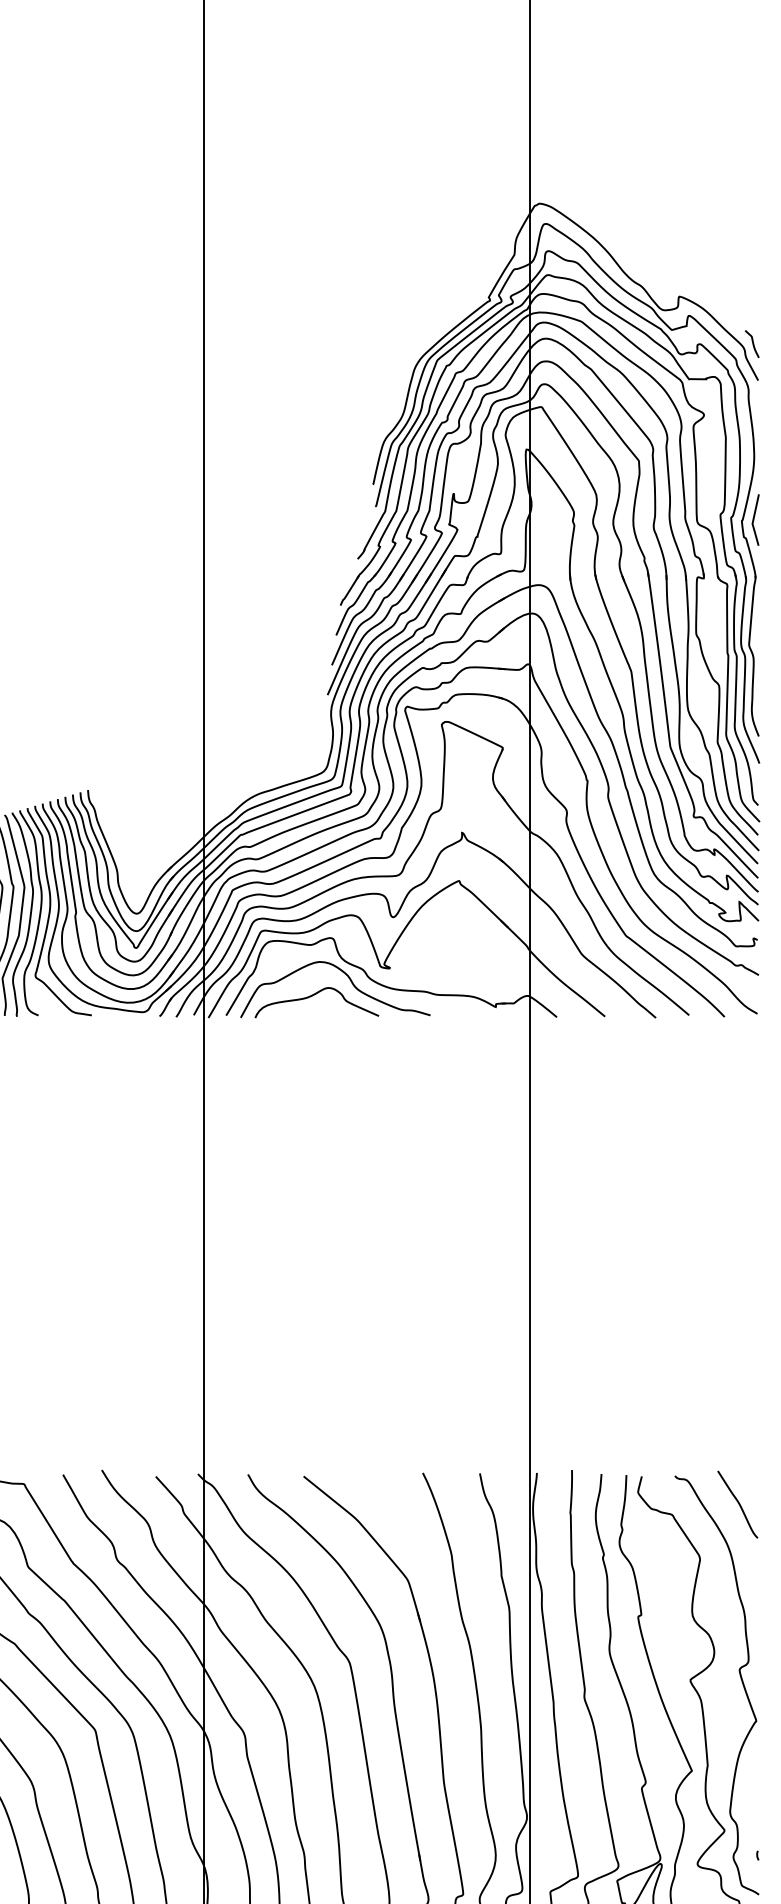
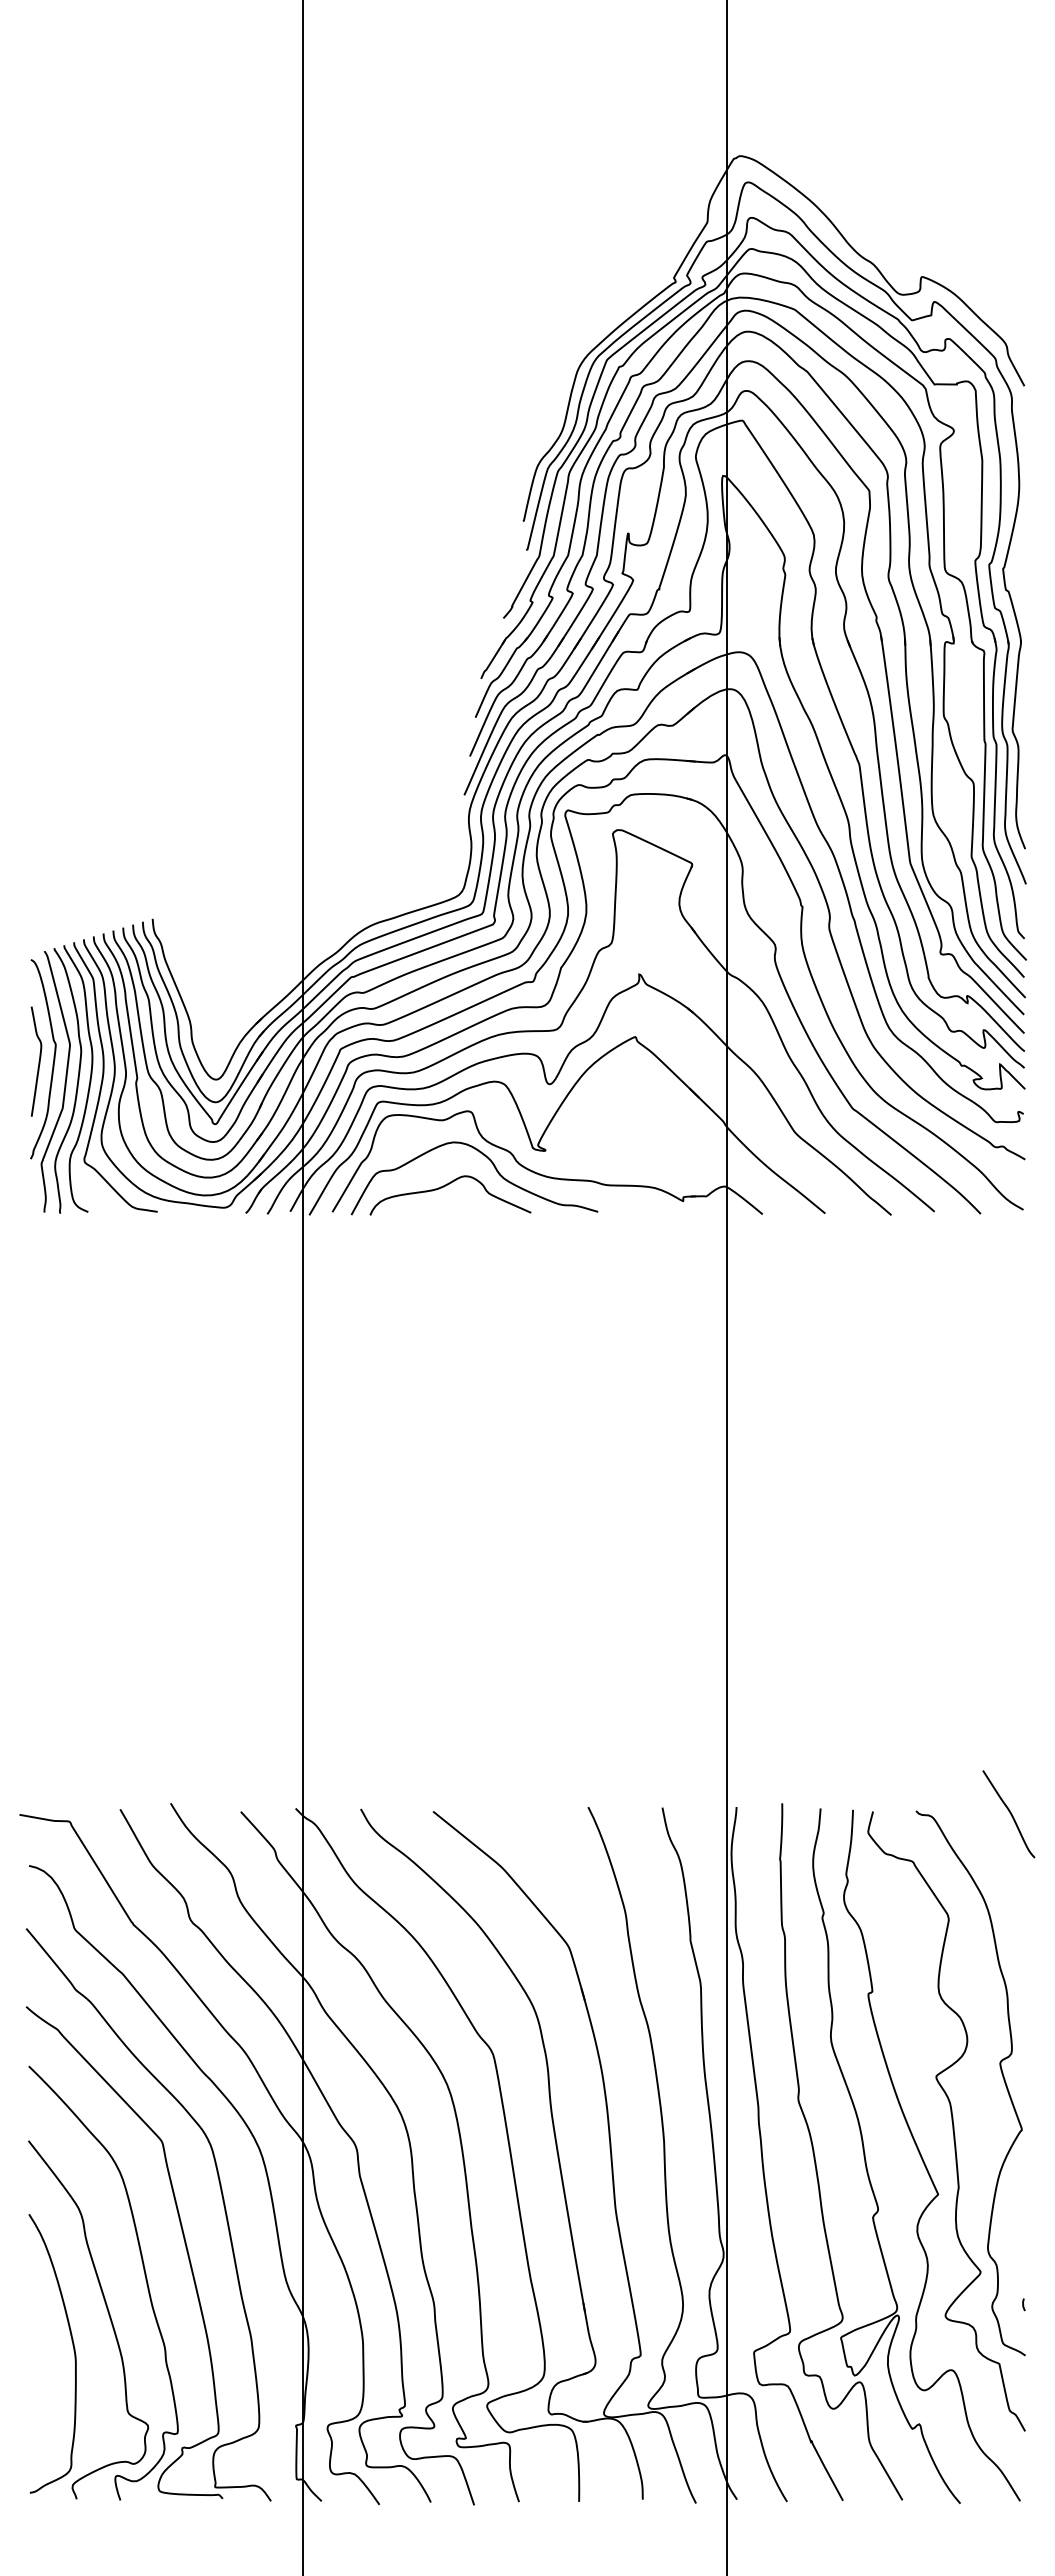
curve: (752, 343) -> (1016, 337), removed
curve: (754, 519) -> (1019, 566), removed
curve: (738, 1504) -> (1009, 1813), moved

